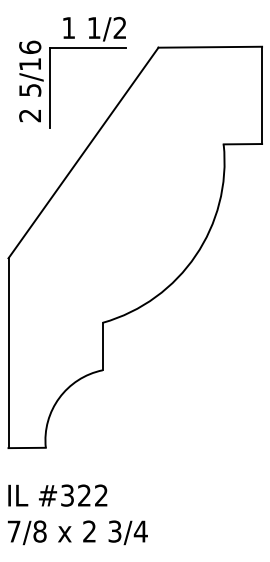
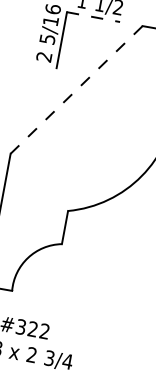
line: (88, 47) -> (93, 16), solid -> dashed
line: (83, 153) -> (76, 90), solid -> dashed

